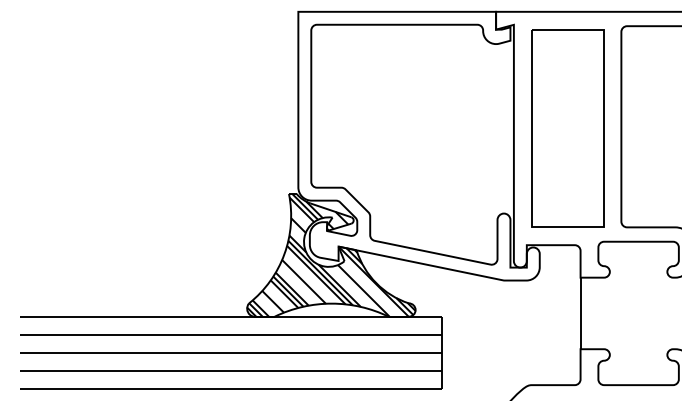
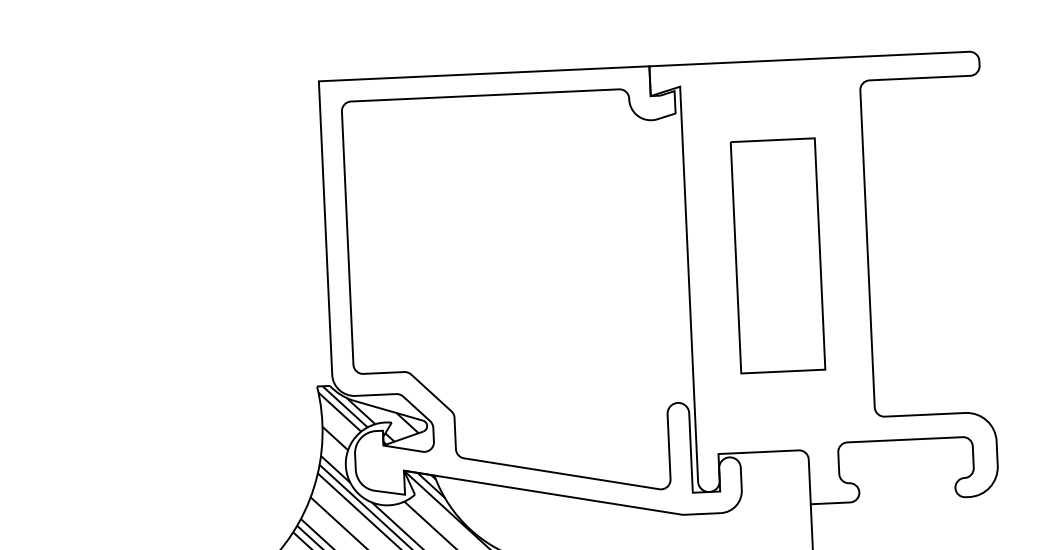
part: (567, 128) -> (777, 255), size x0.7

